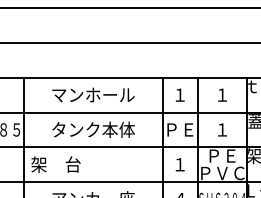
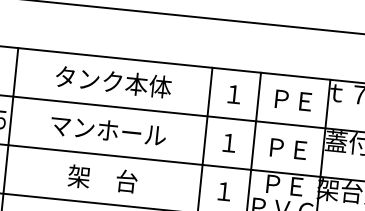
text: (93, 94) -> (113, 81), マンホール -> タンク本体
text: (222, 94) -> (293, 99), １ -> ＰＥ
text: (93, 129) -> (108, 130), タンク本体 -> マンホール
text: (180, 129) -> (229, 142), ＰＥ -> １
text: (222, 129) -> (288, 148), １ -> ＰＥ
text: (55, 164) -> (102, 178), moved

